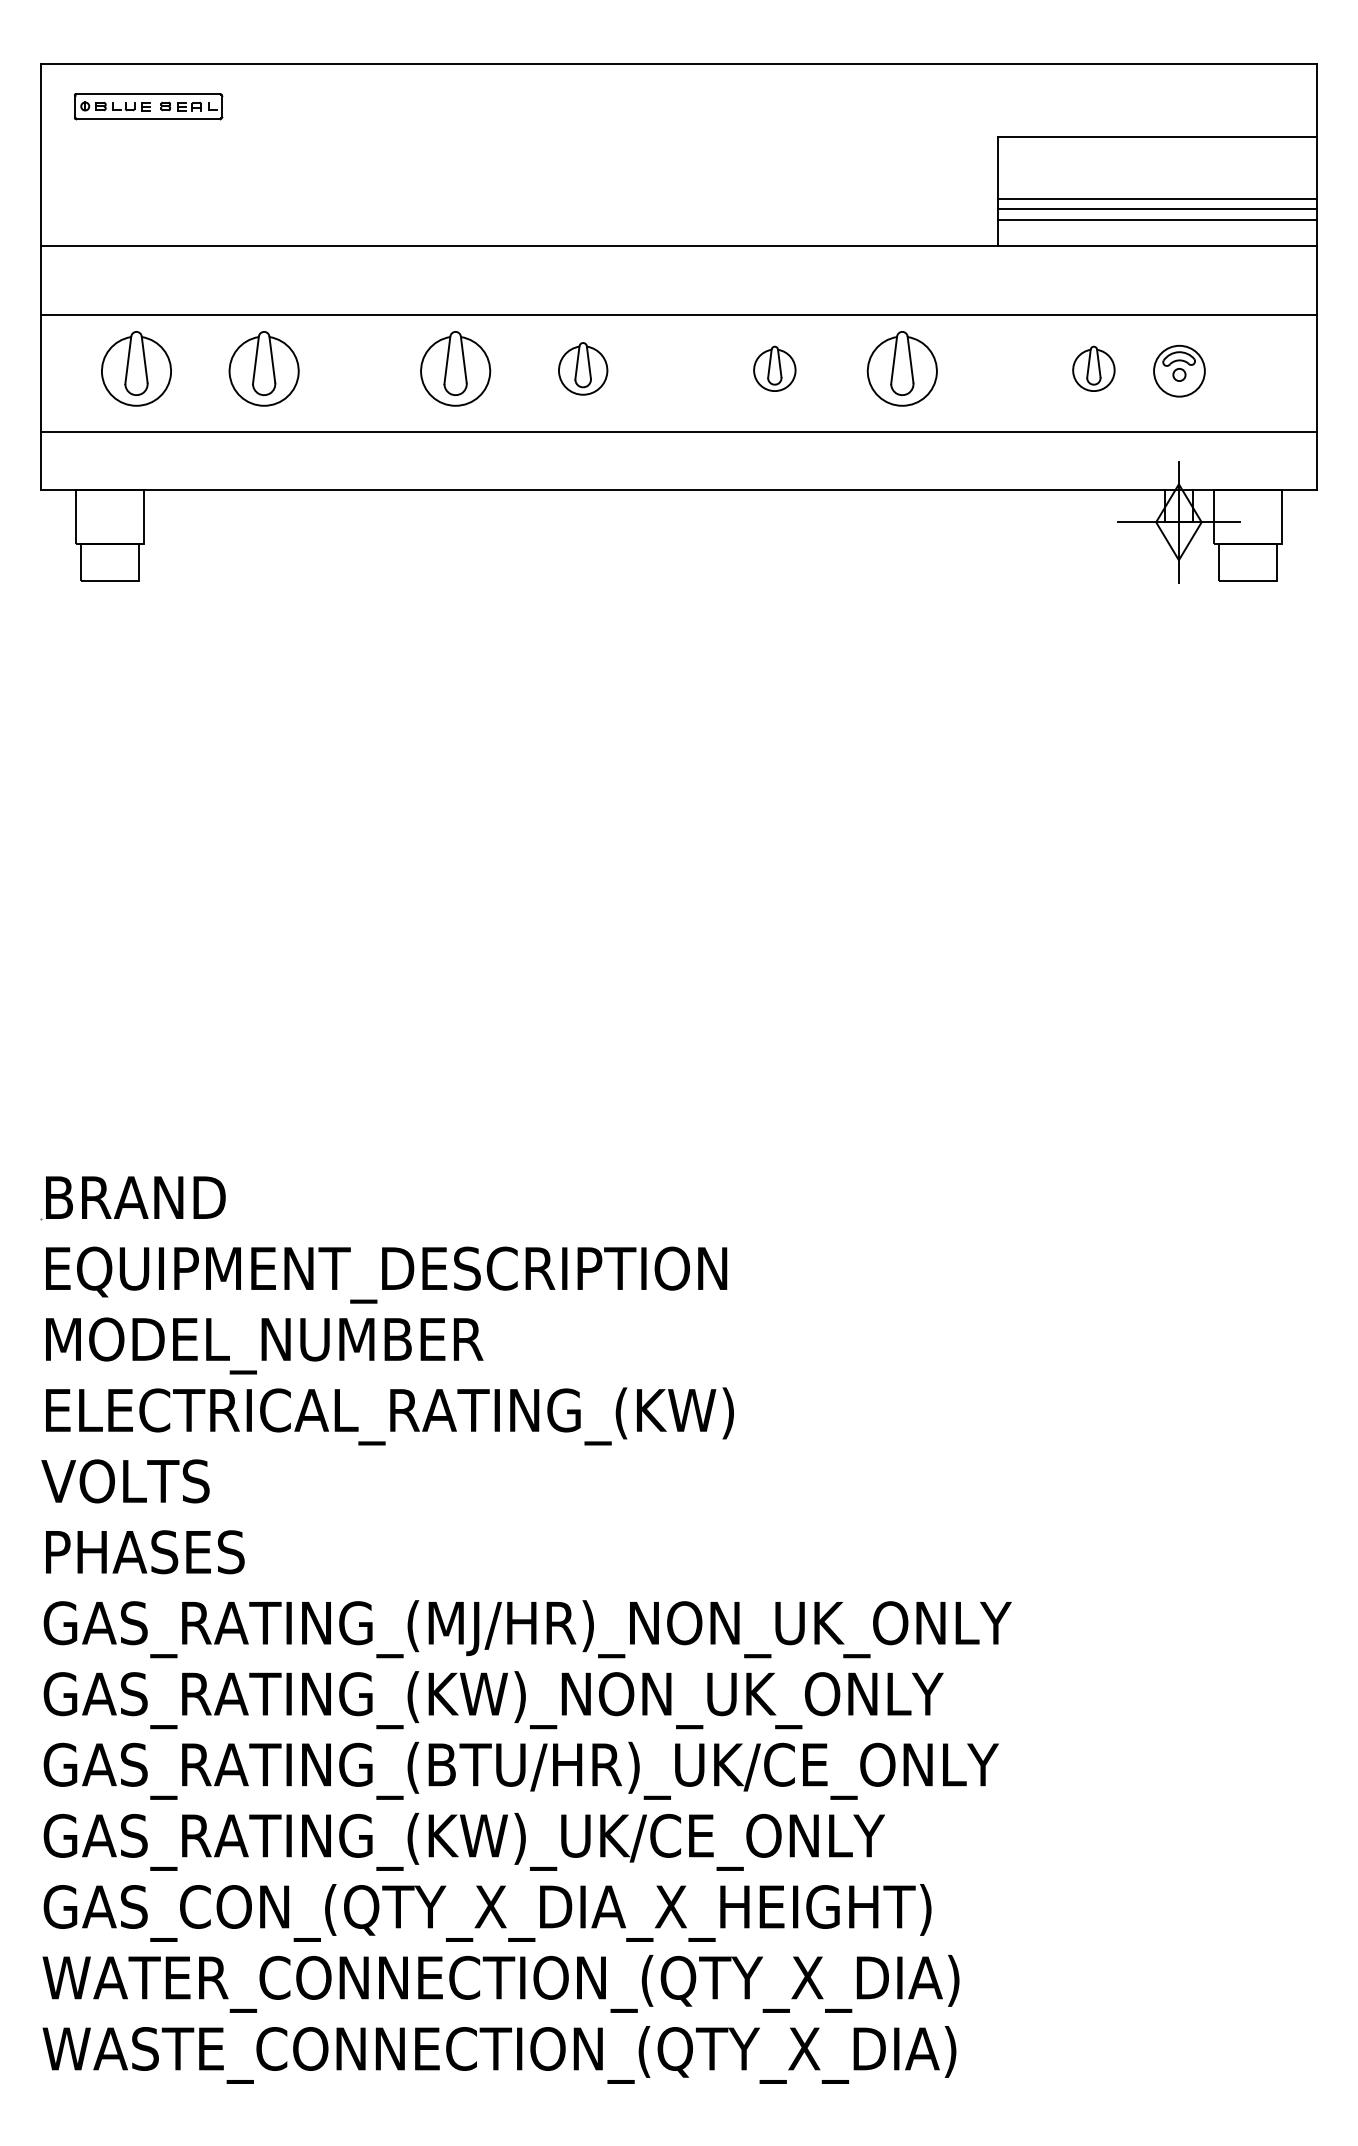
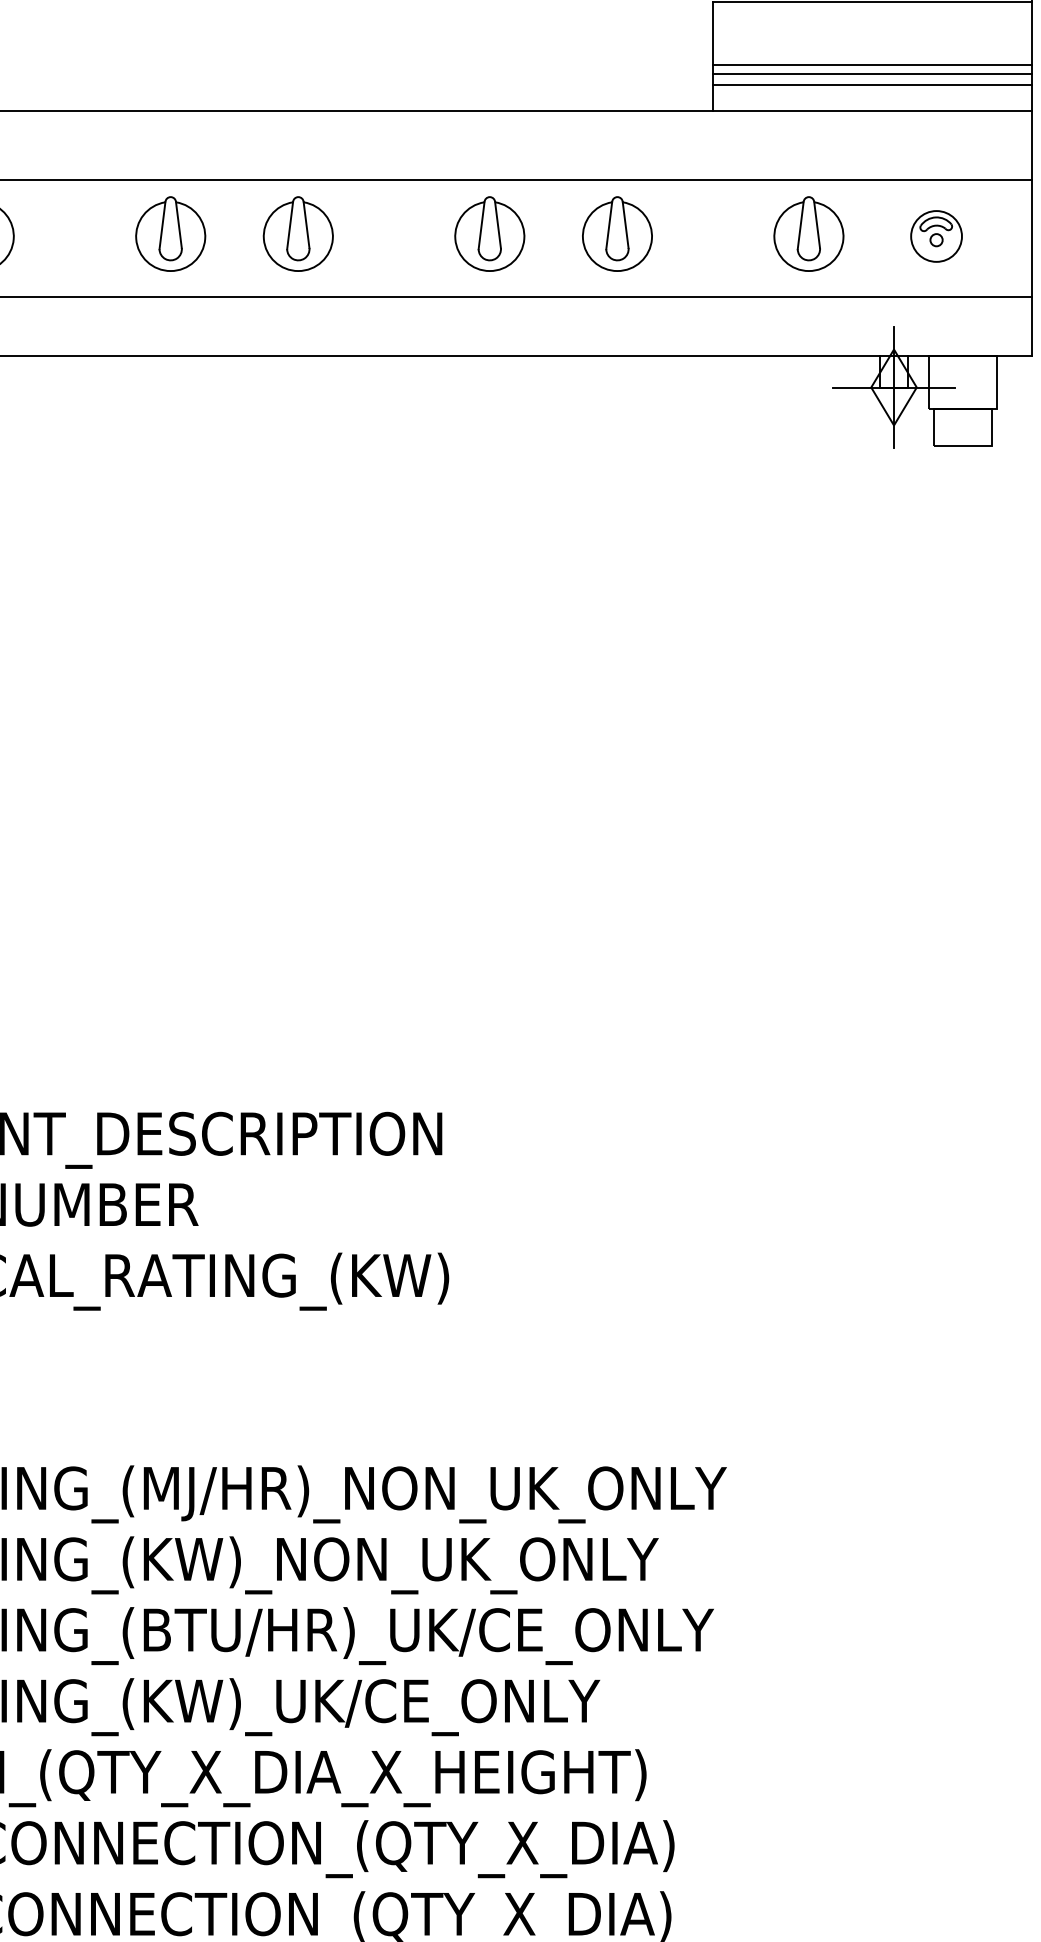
part: (582, 368) -> (297, 233), size x1.43
part: (774, 368) -> (489, 233), size x1.67
part: (1093, 368) -> (808, 233), size x1.67
part: (1179, 370) -> (936, 235), moved

